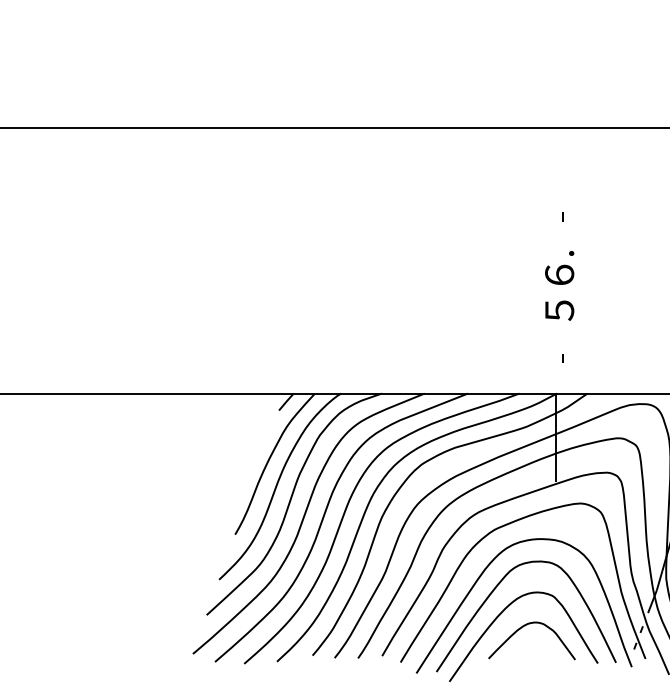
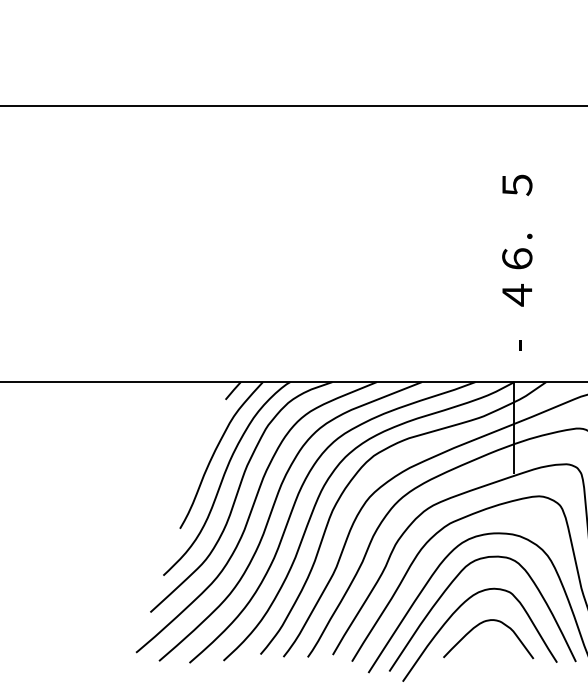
text: (559, 207) -> (517, 188), - -> ５
text: (559, 310) -> (517, 295), ５ -> ４

